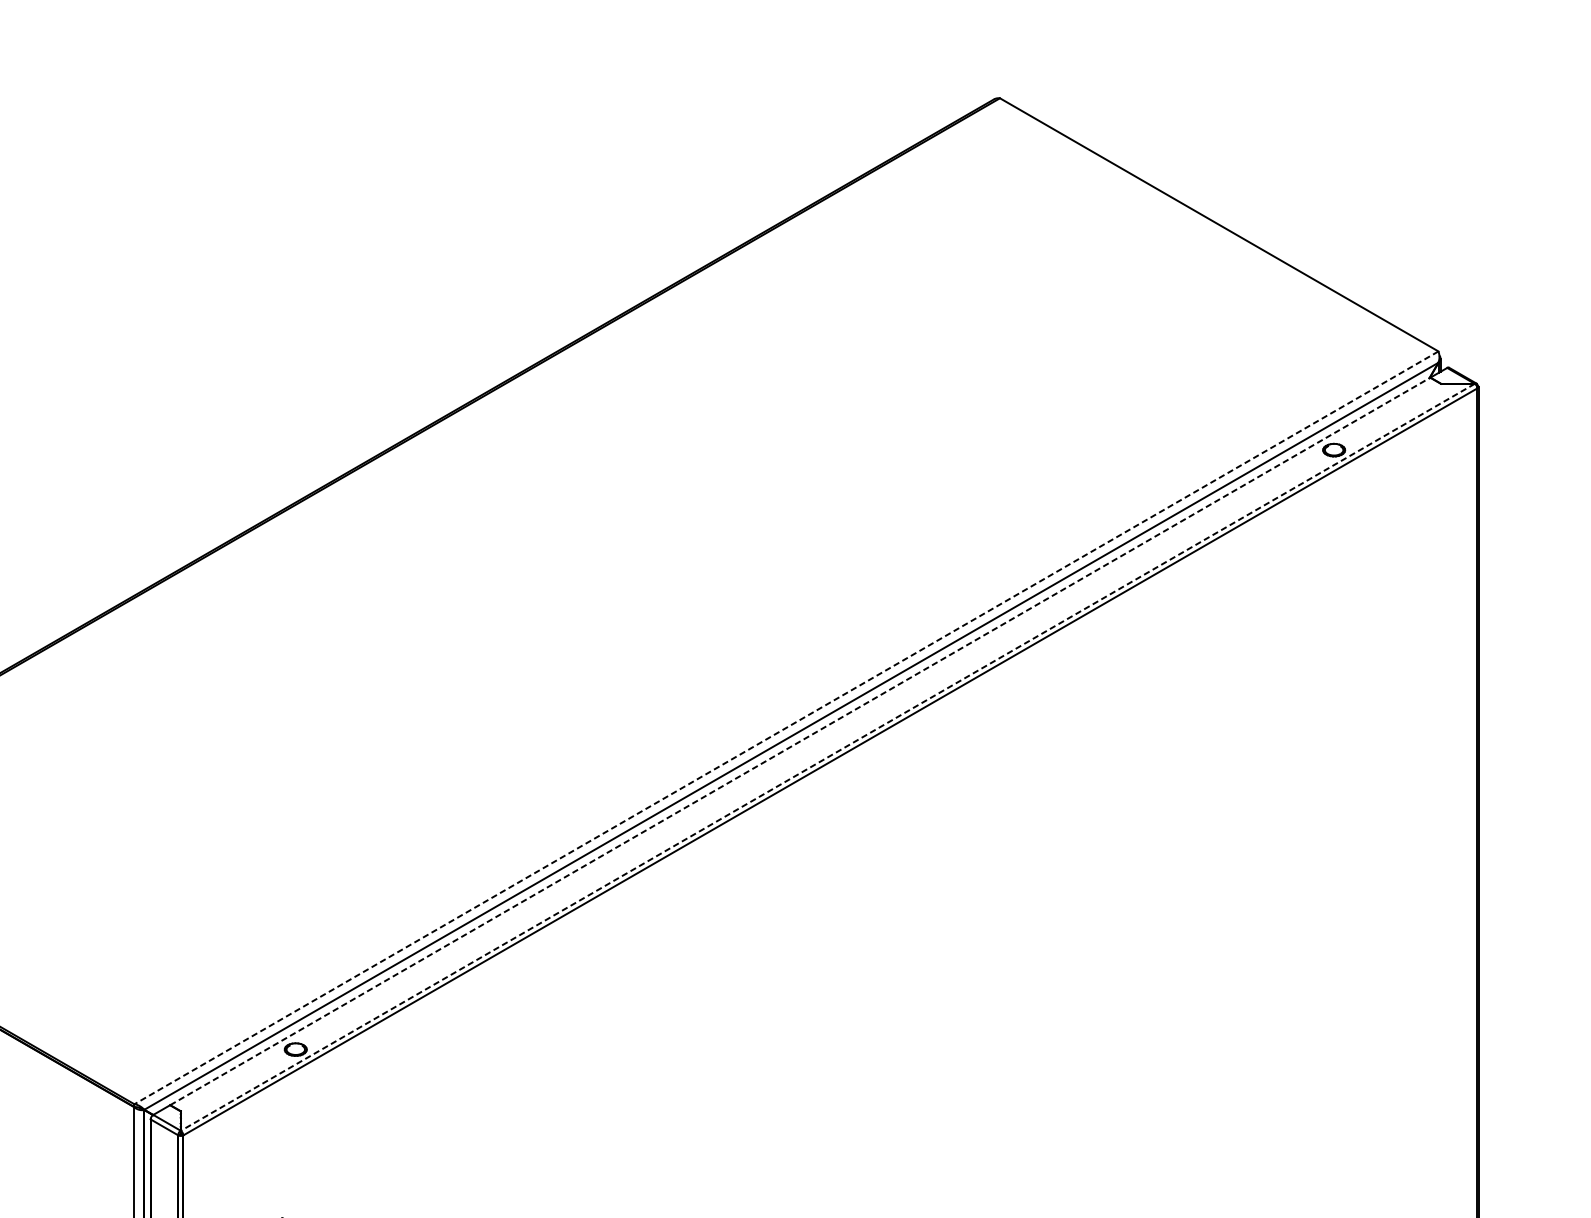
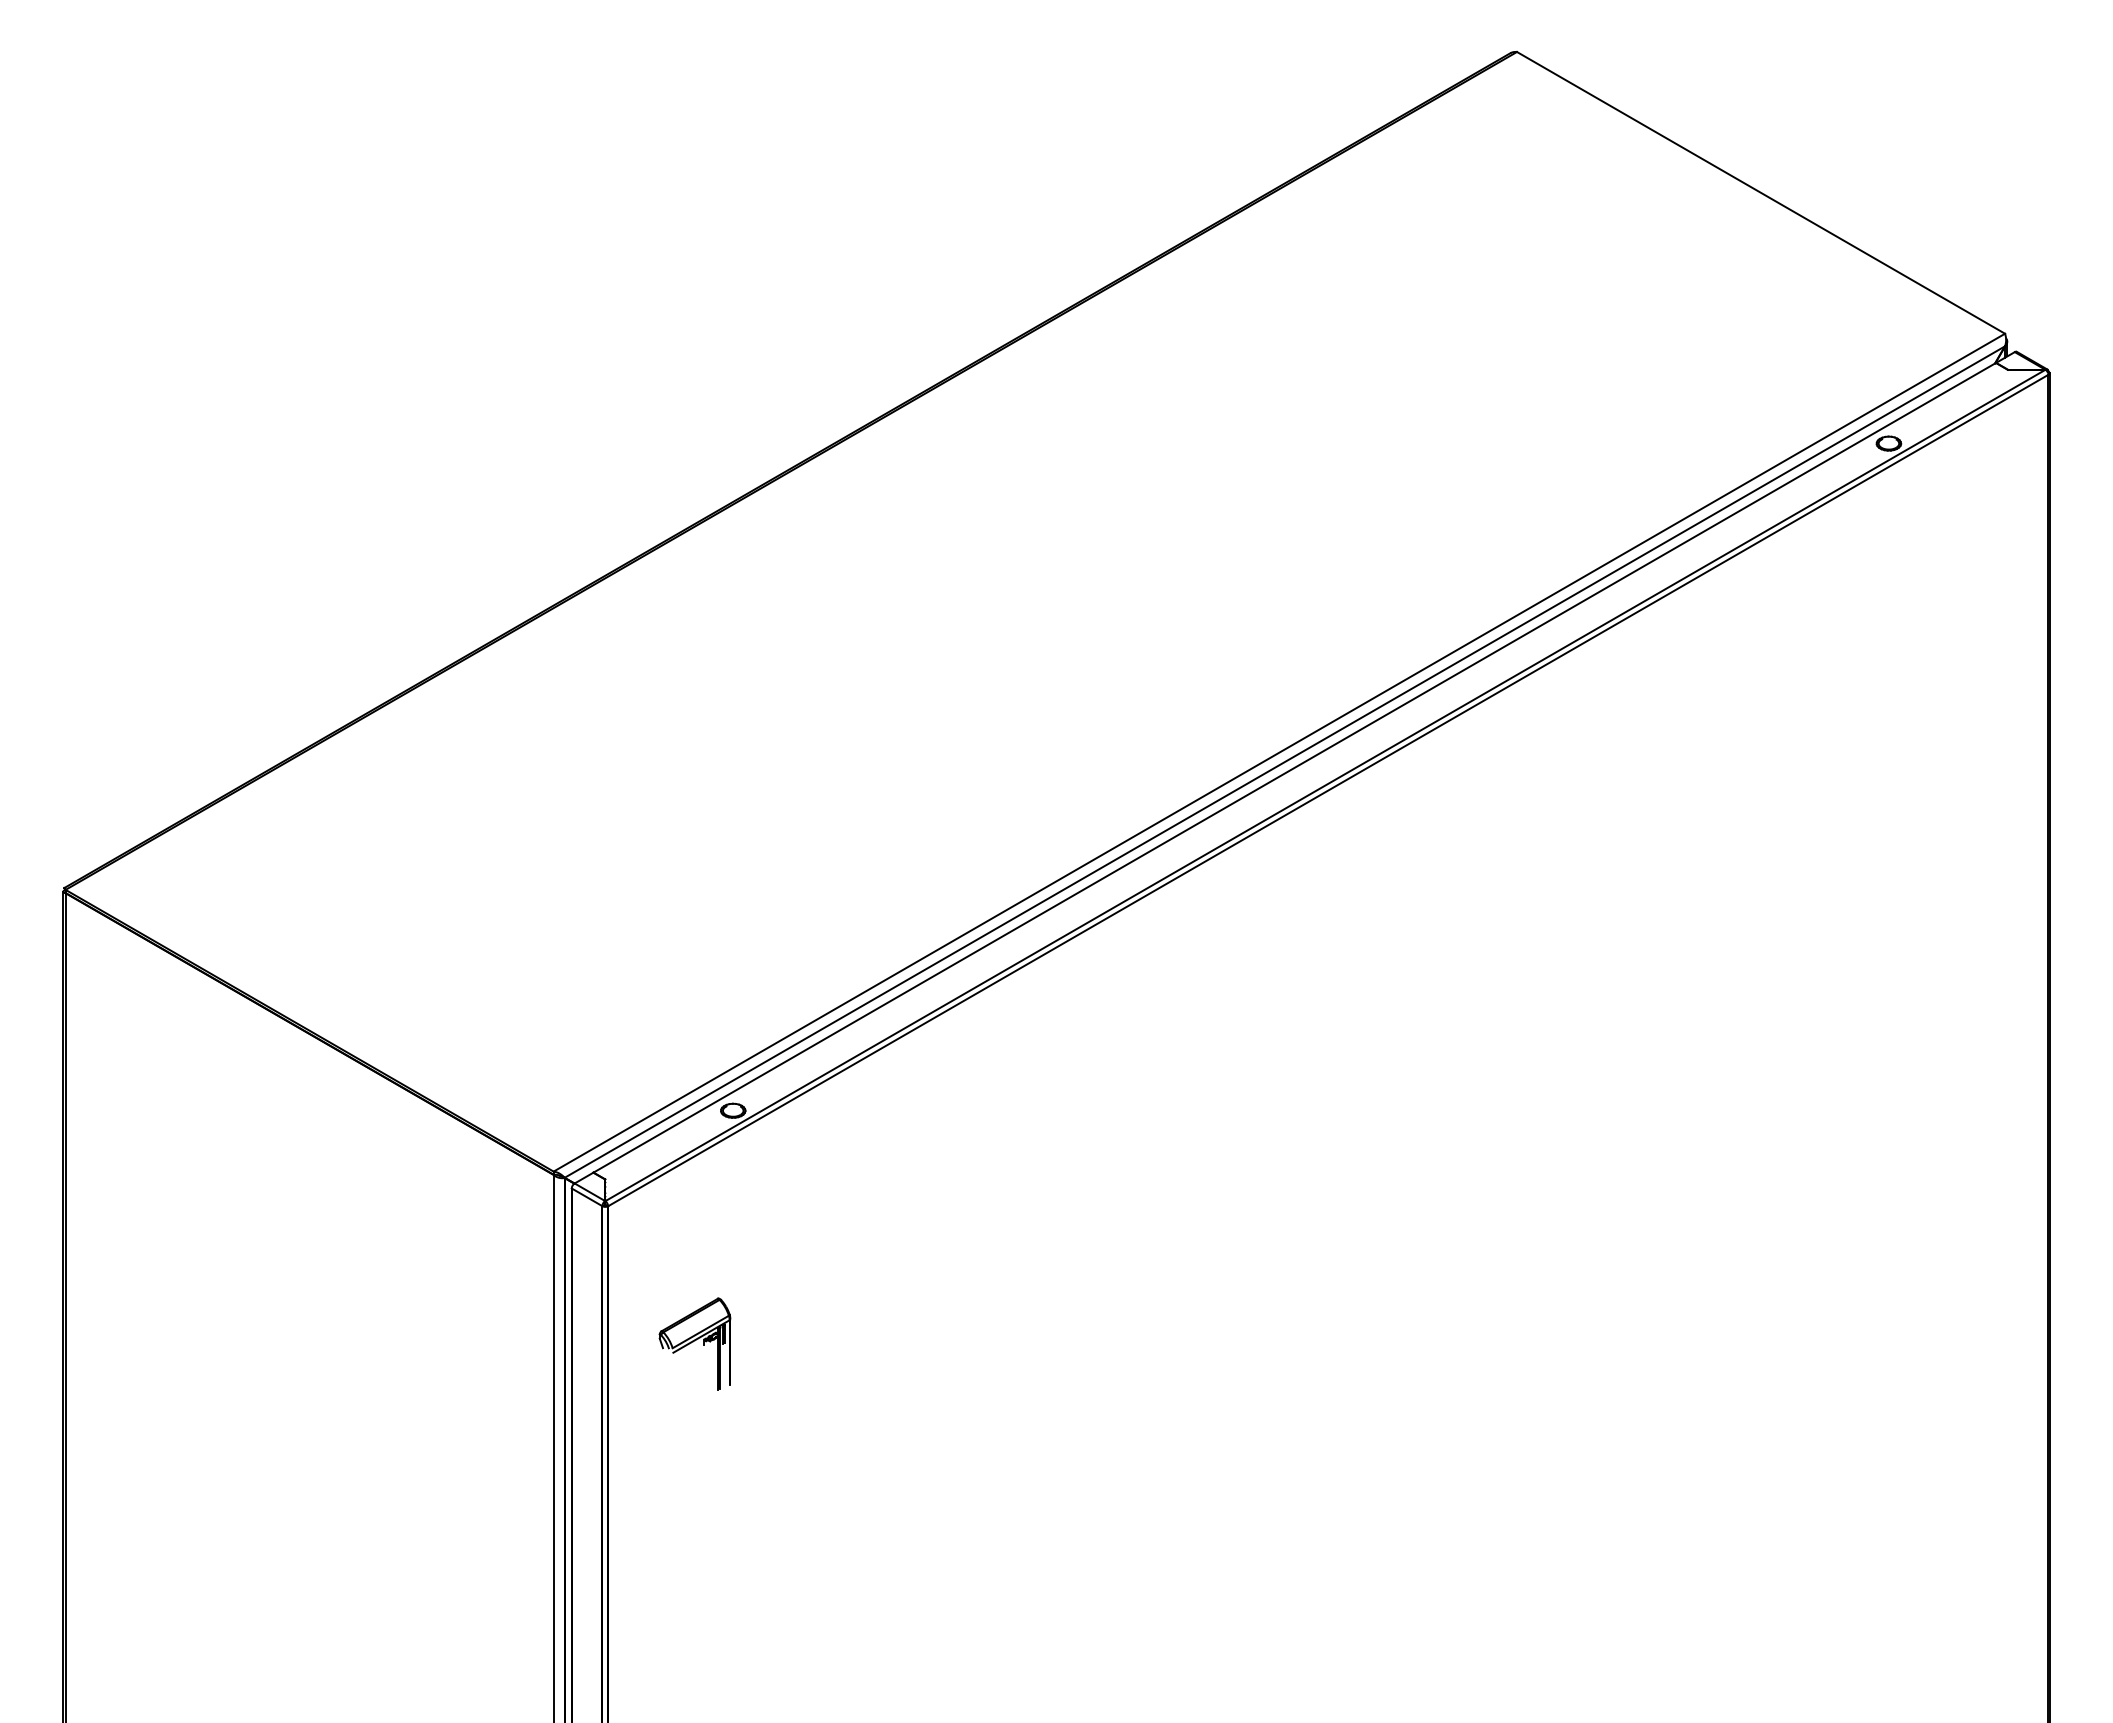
line: (786, 727) -> (1279, 752), dashed -> solid
line: (800, 741) -> (1294, 767), dashed -> solid
line: (827, 757) -> (1324, 785), dashed -> solid

